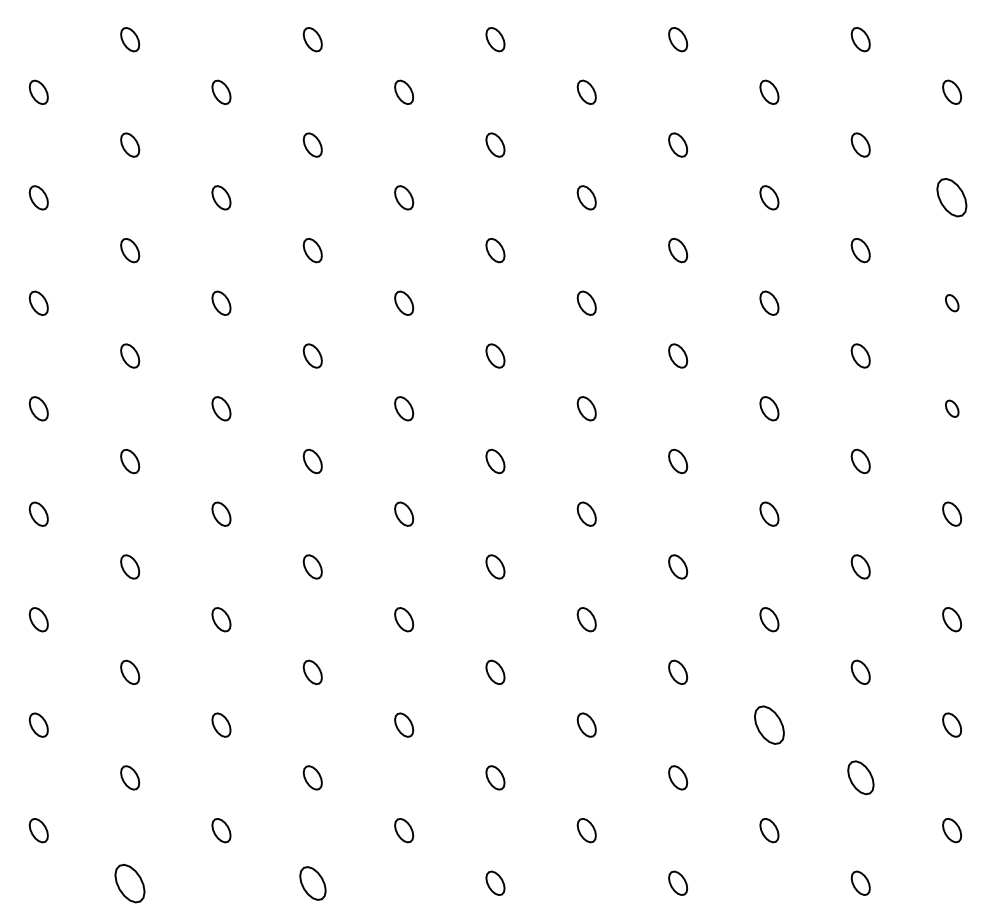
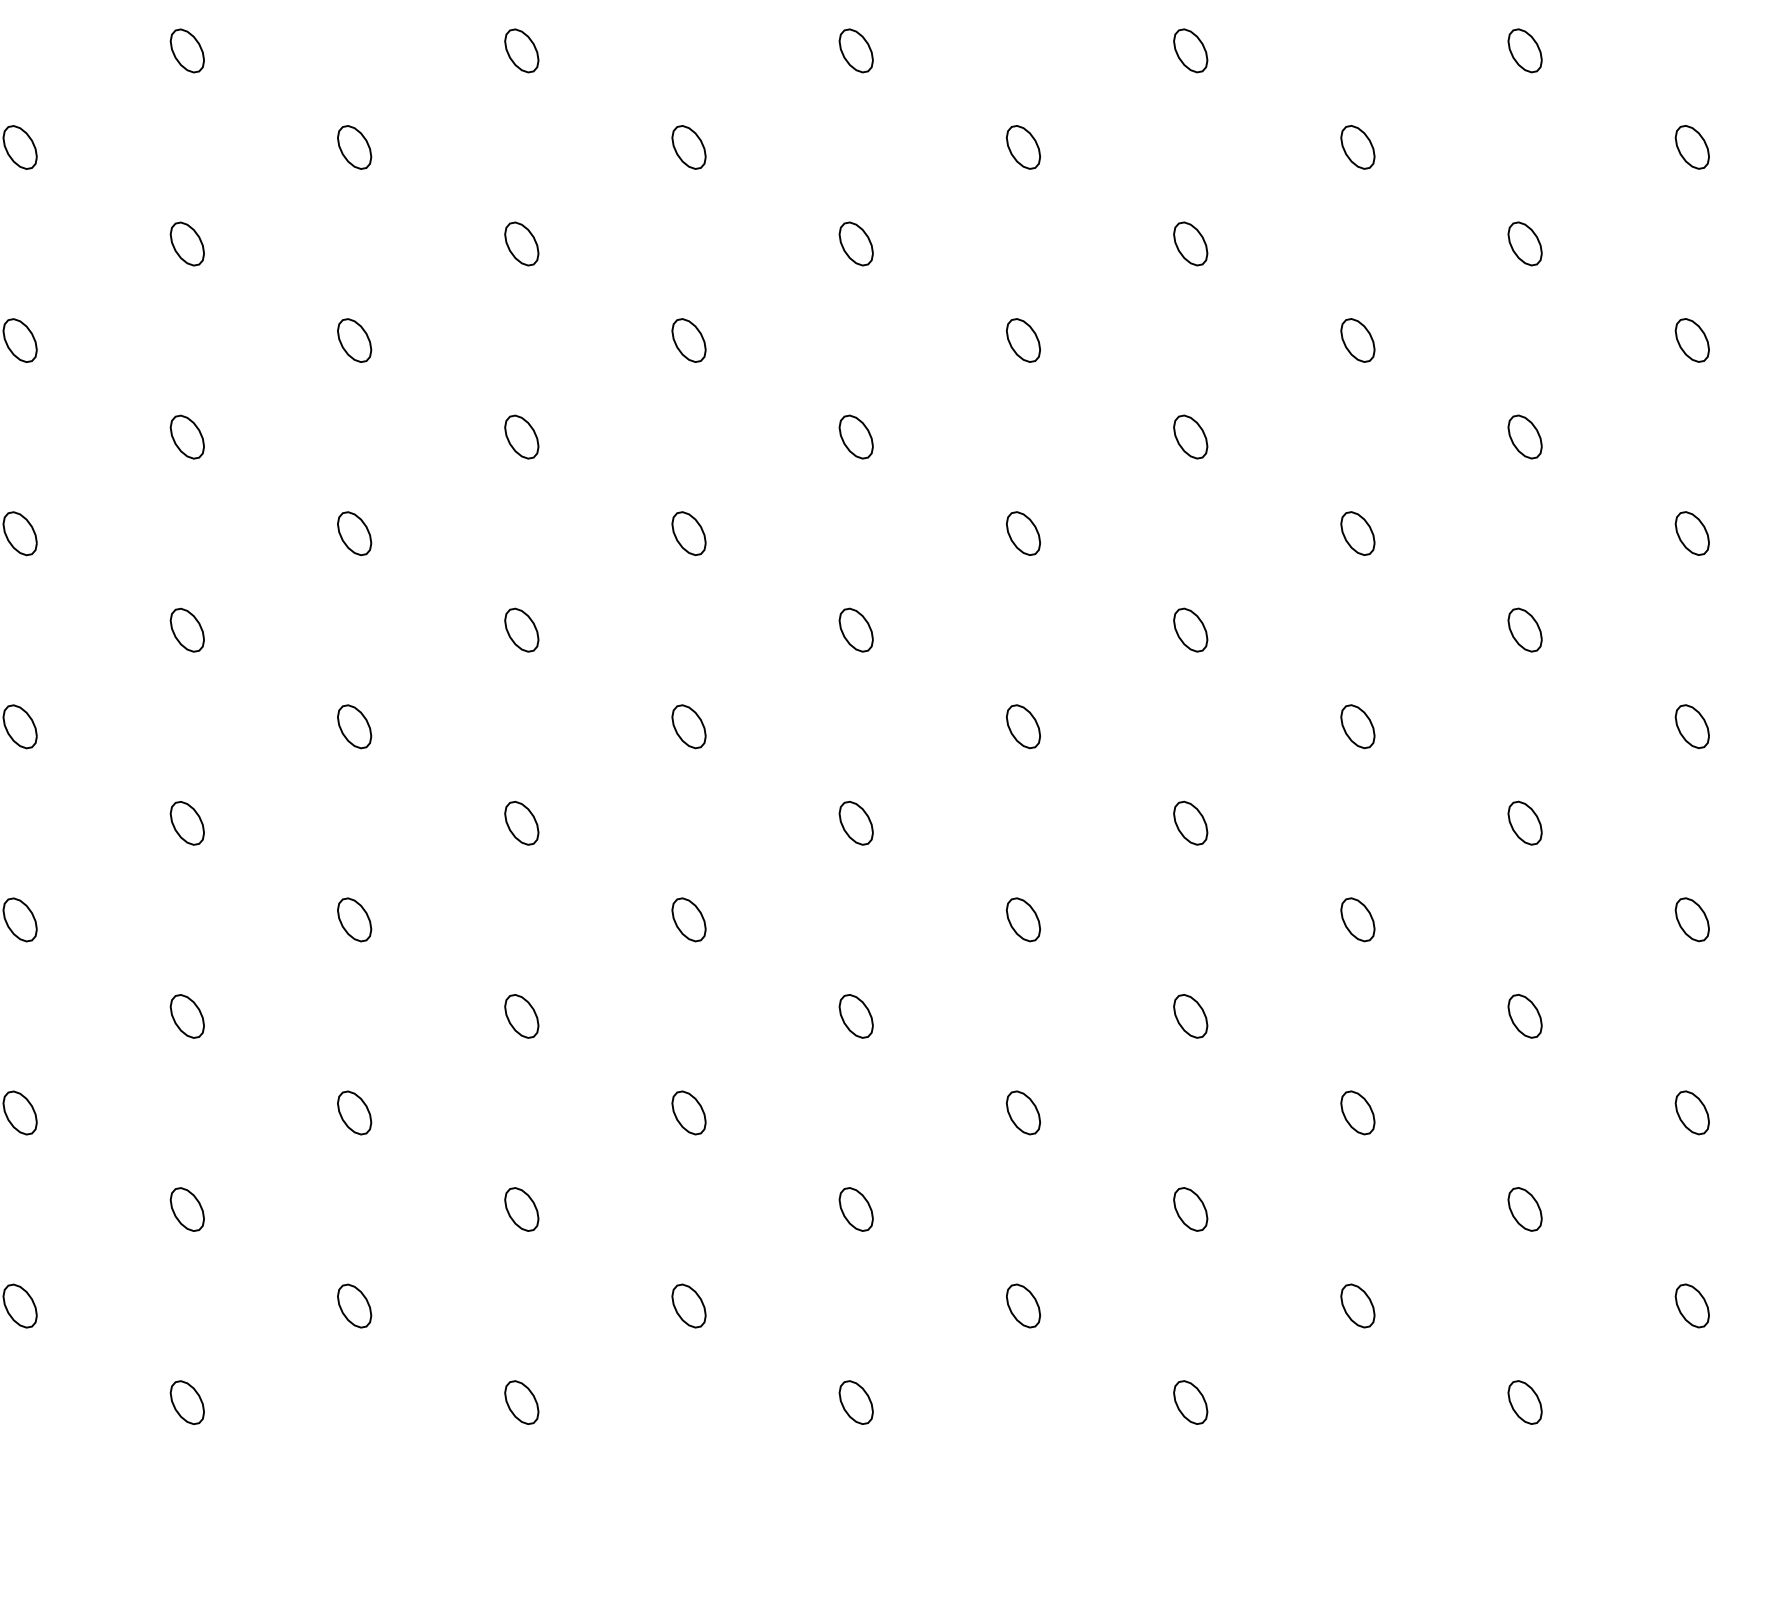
part: (952, 197) -> (1693, 146), size x0.62
part: (952, 302) -> (1693, 339), size x1.43
part: (952, 408) -> (1693, 533), size x1.43
part: (769, 724) -> (1357, 1111), size x0.62
part: (860, 777) -> (1524, 1208), size x0.71
part: (130, 882) -> (187, 1401), size x0.62
part: (312, 882) -> (521, 1401), size x0.71

